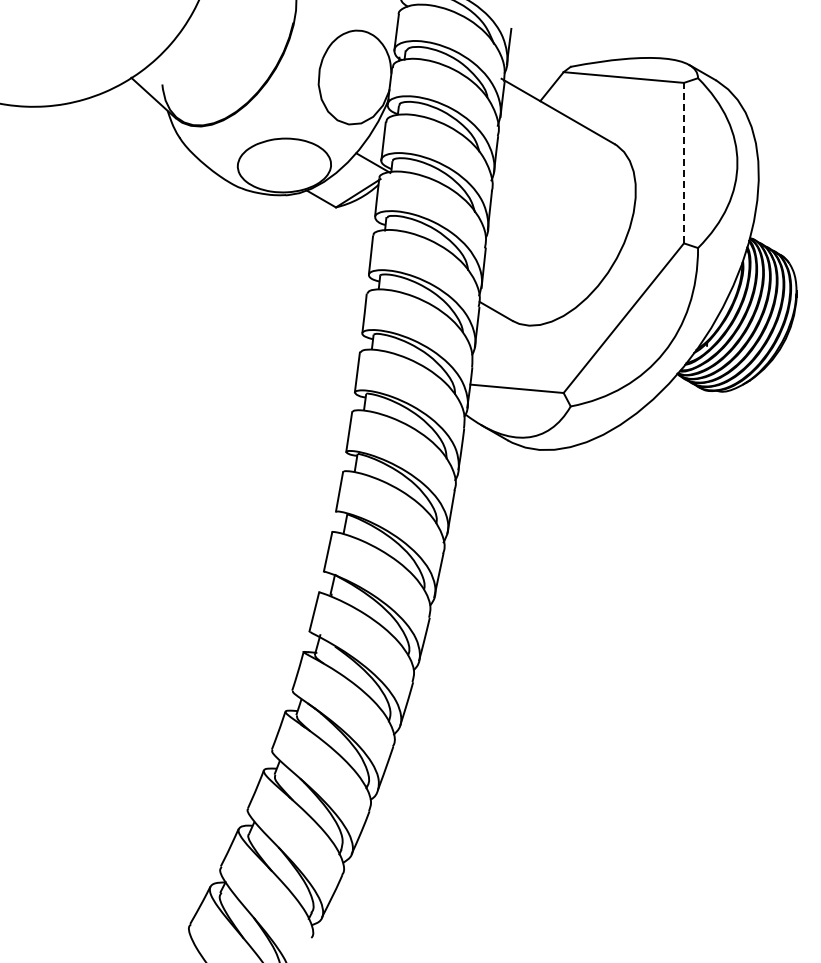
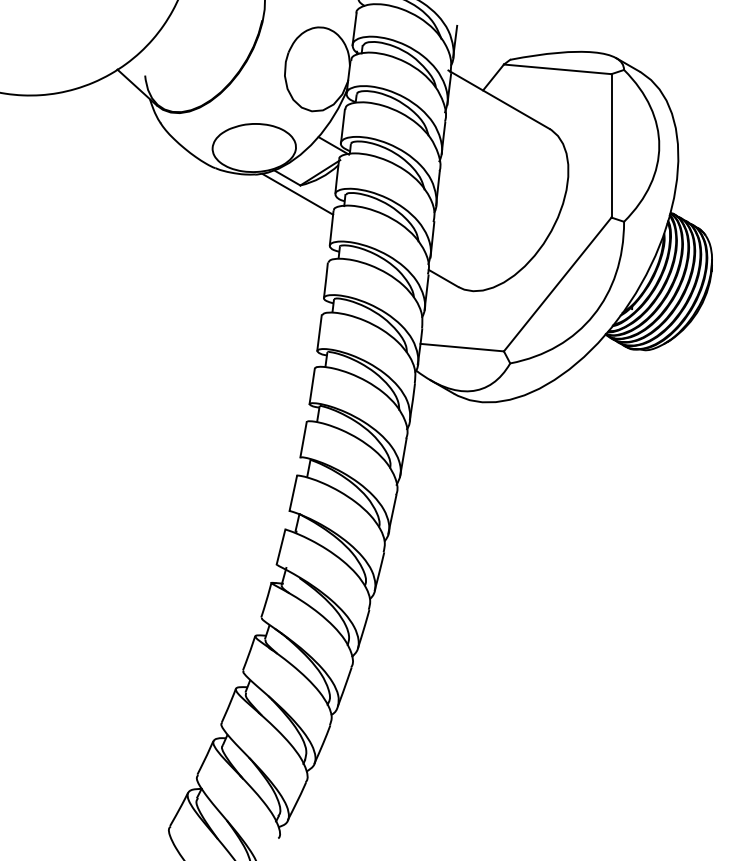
line: (683, 162) -> (611, 145), dashed -> solid
line: (332, 217) -> (297, 194), added

